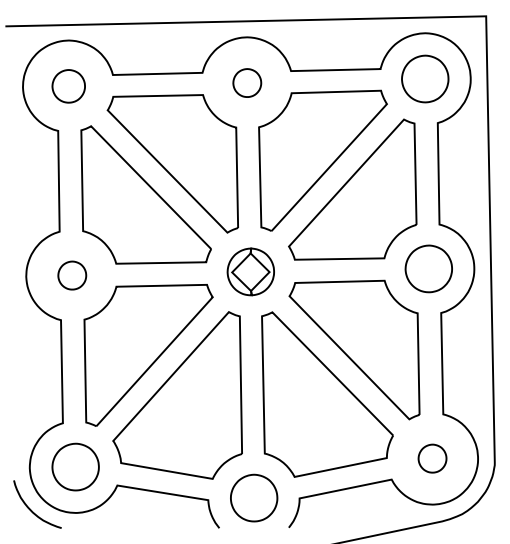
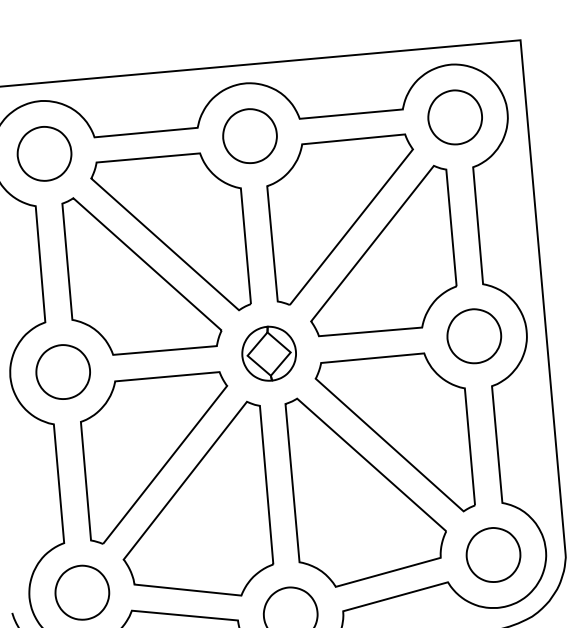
part: (247, 82) -> (250, 135), size x1.67
part: (68, 86) -> (44, 154), size x1.43
part: (72, 275) -> (63, 371), size x1.67
part: (432, 458) -> (493, 554), size x1.67

